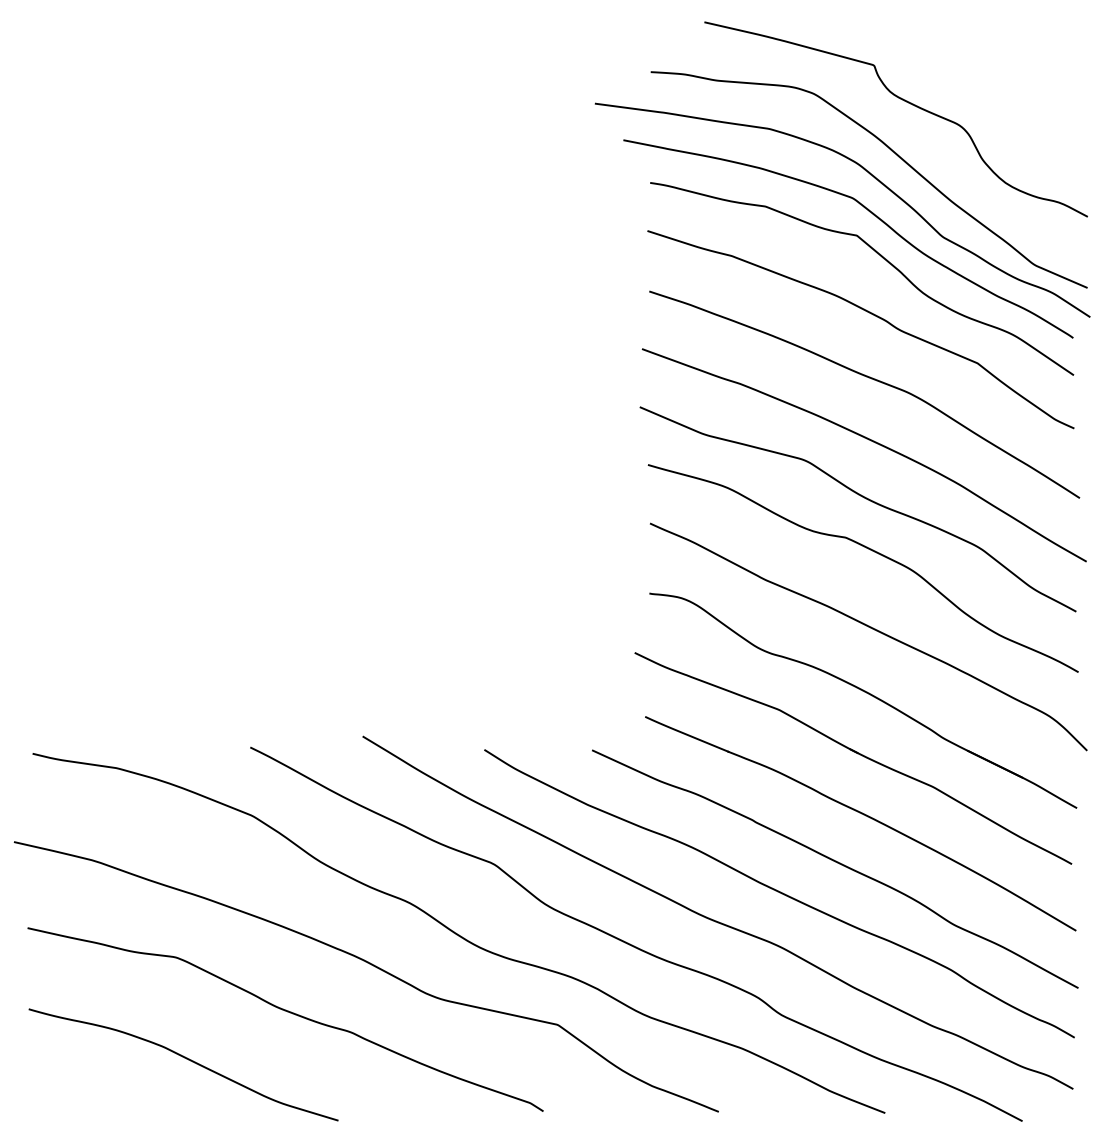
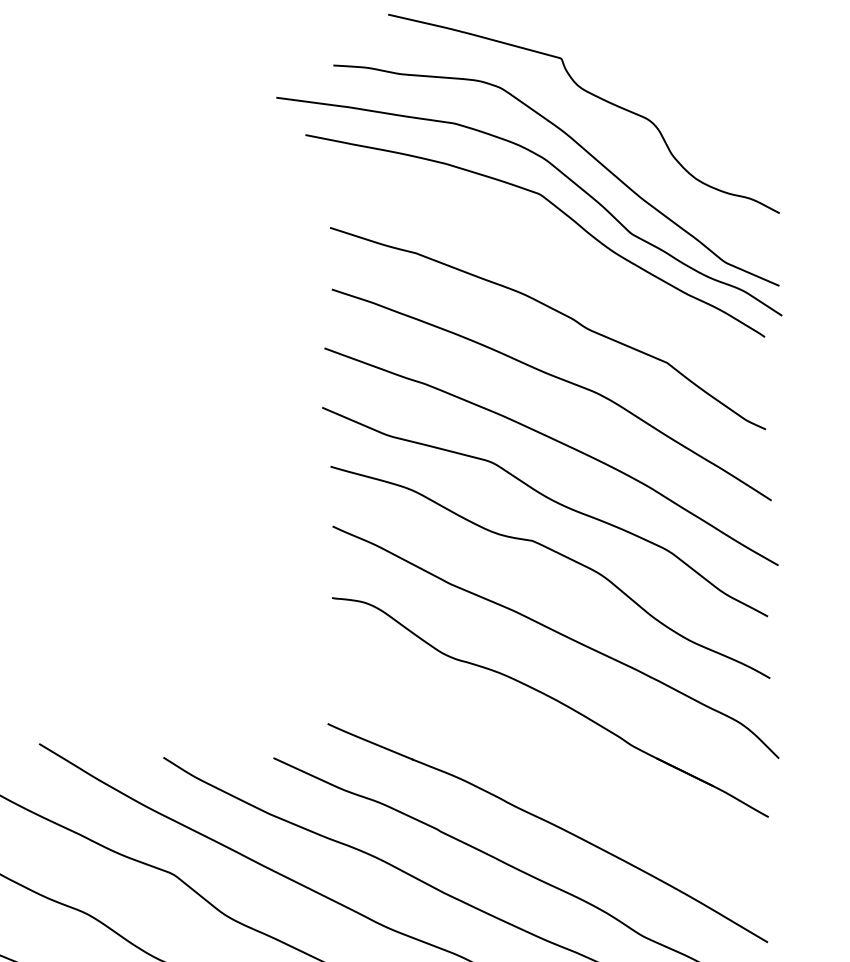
curve: (882, 258) -> (570, 255), removed
part: (853, 758) -> (540, 766), removed

